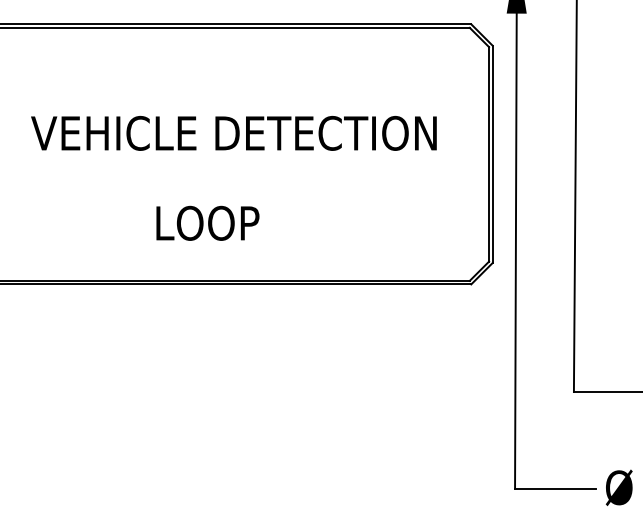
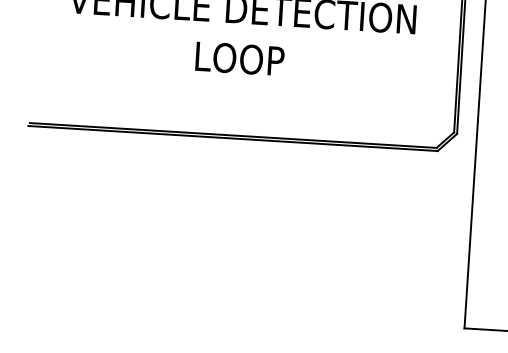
text: (207, 222) -> (239, 58), moved

